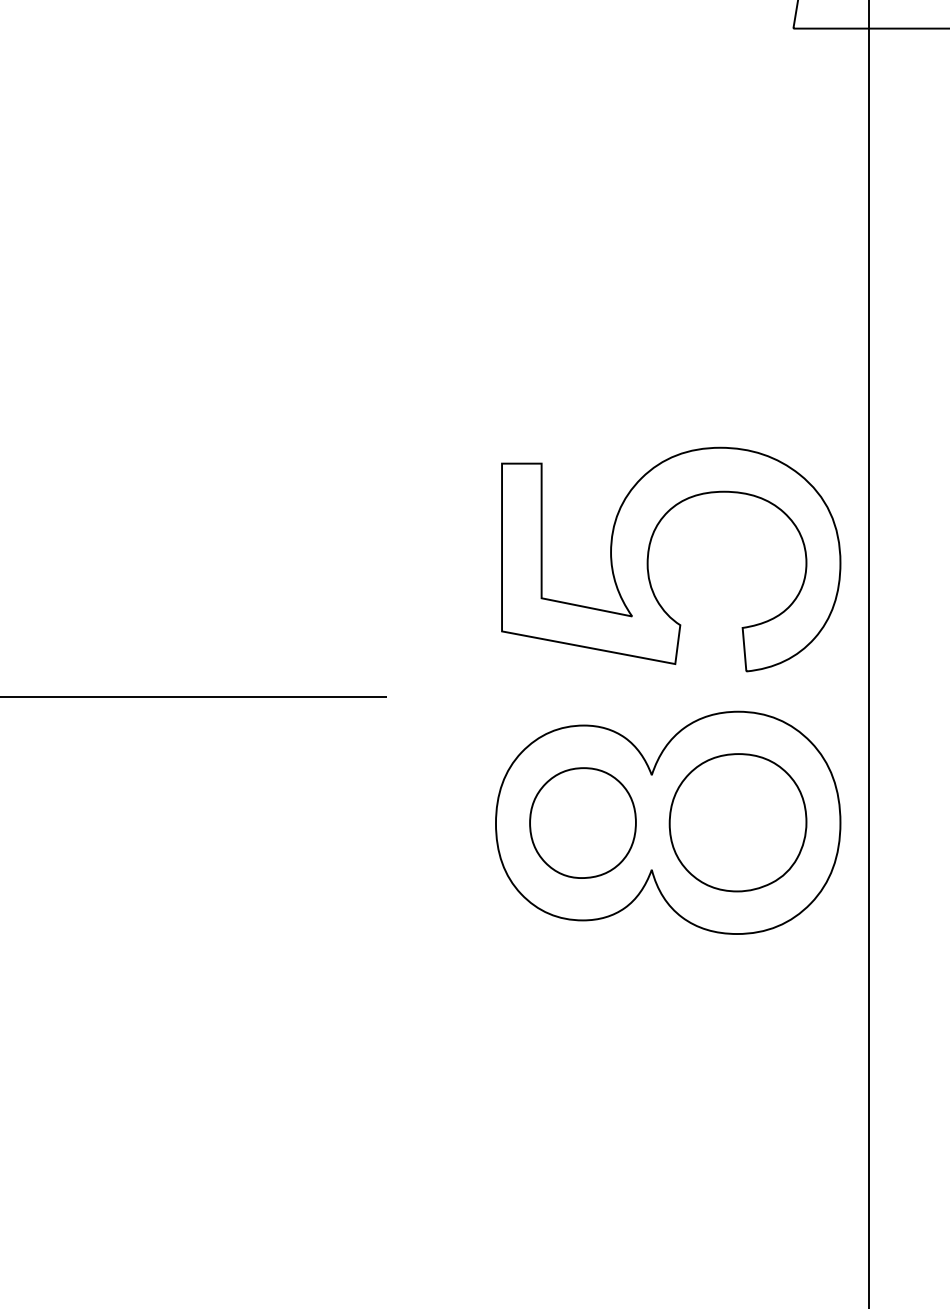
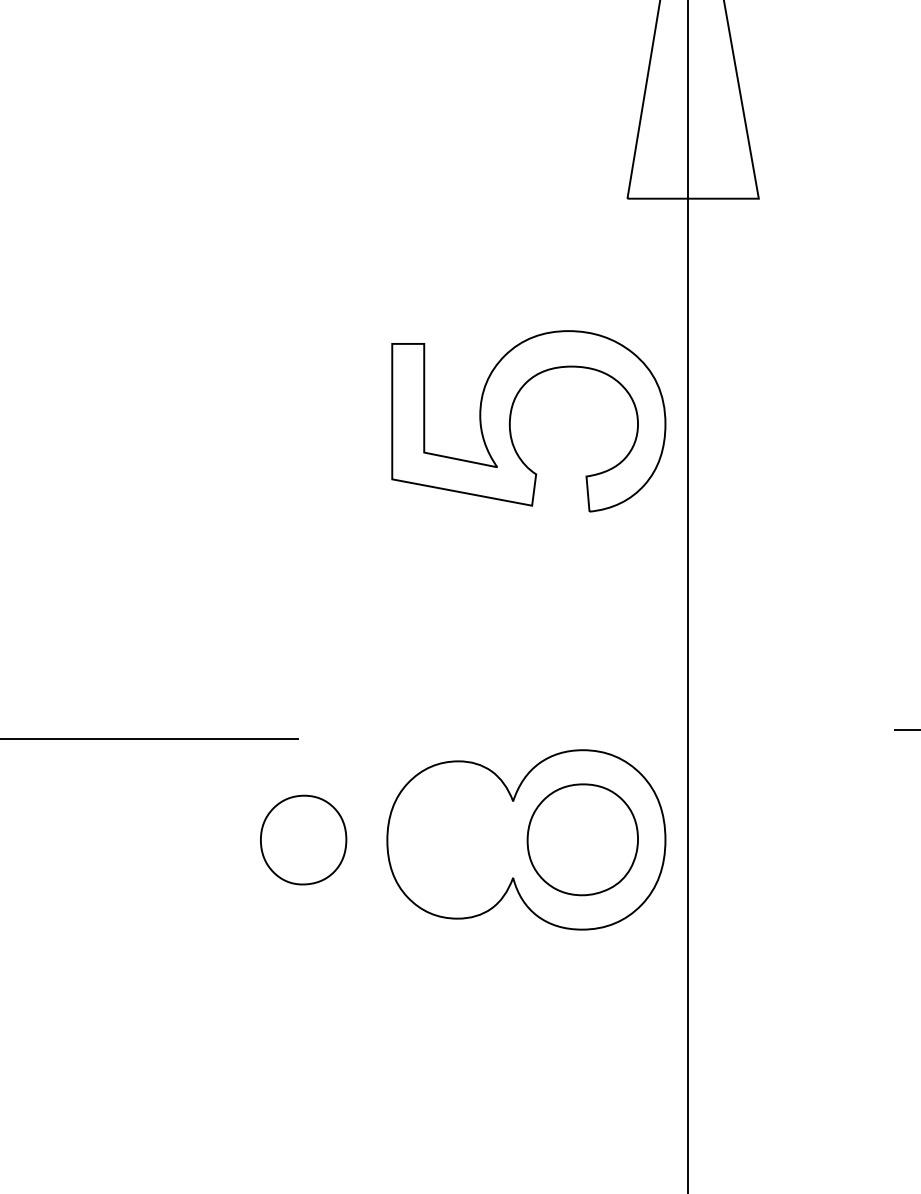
part: (649, 554) -> (511, 417), moved
part: (582, 822) -> (303, 839), moved

